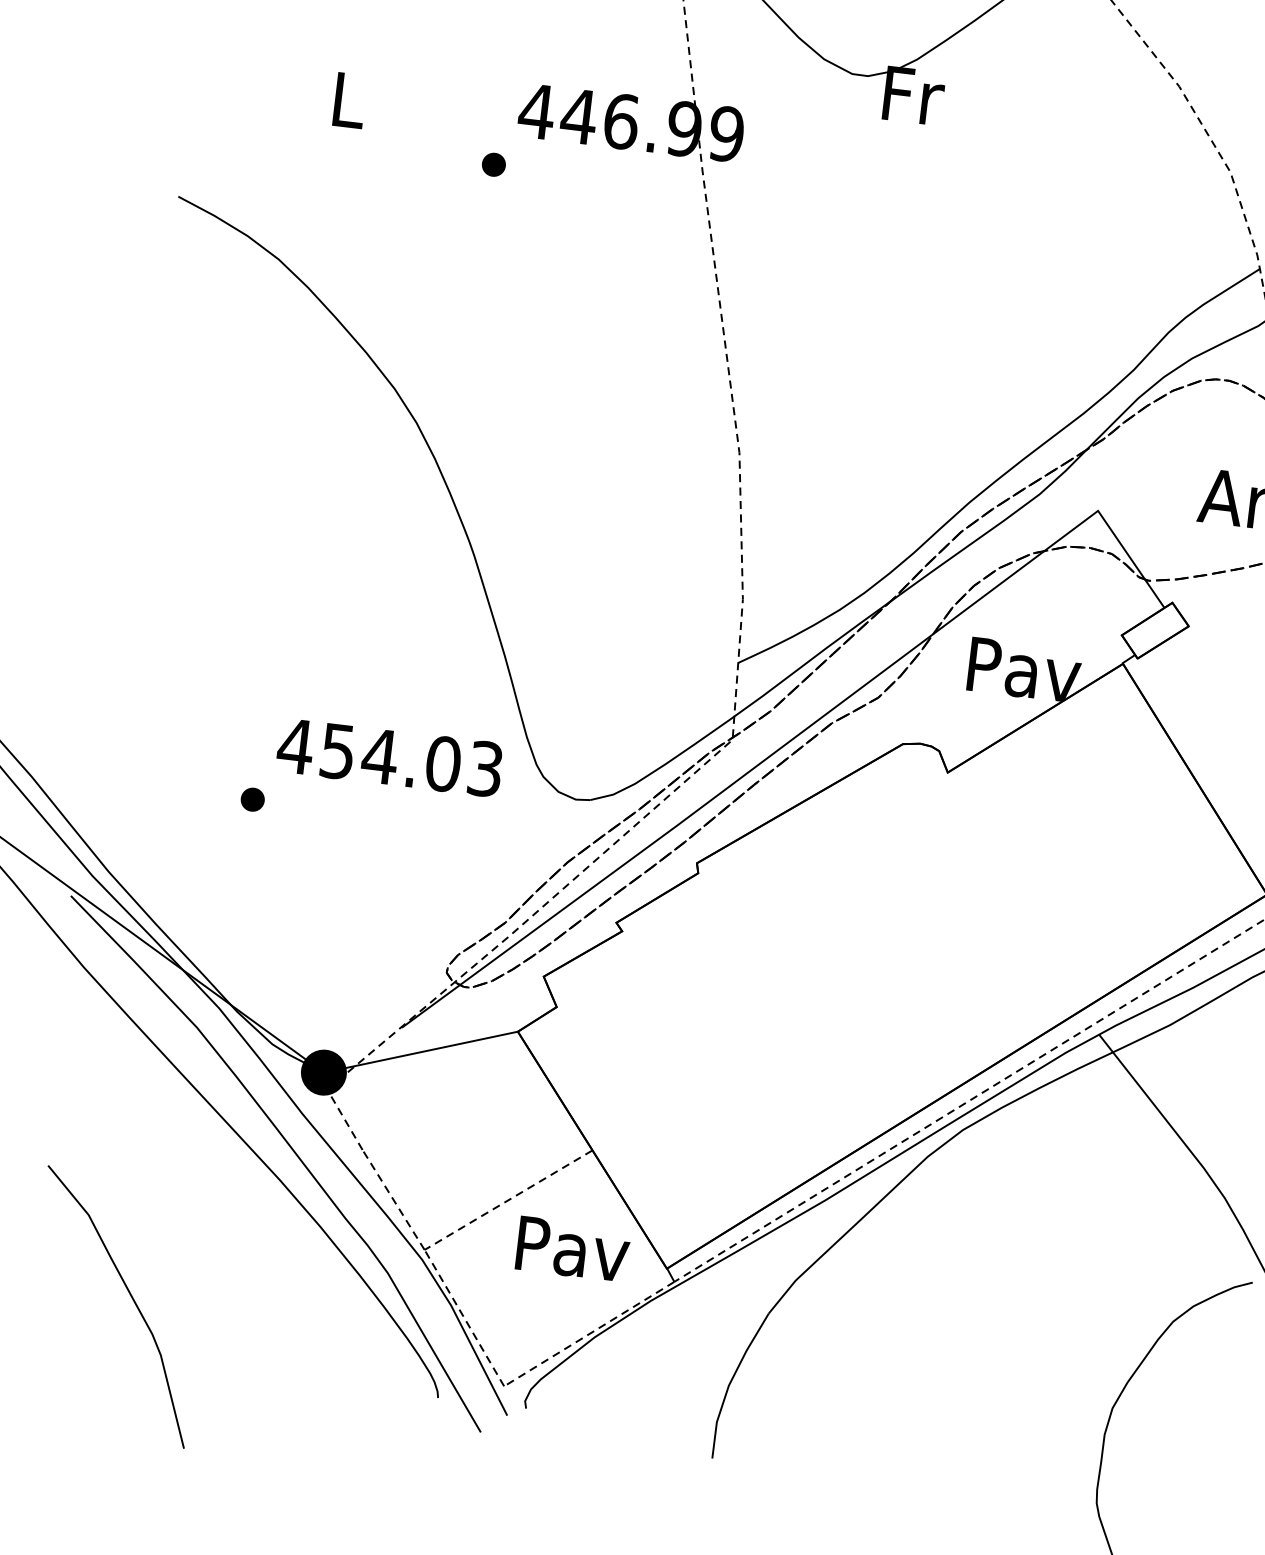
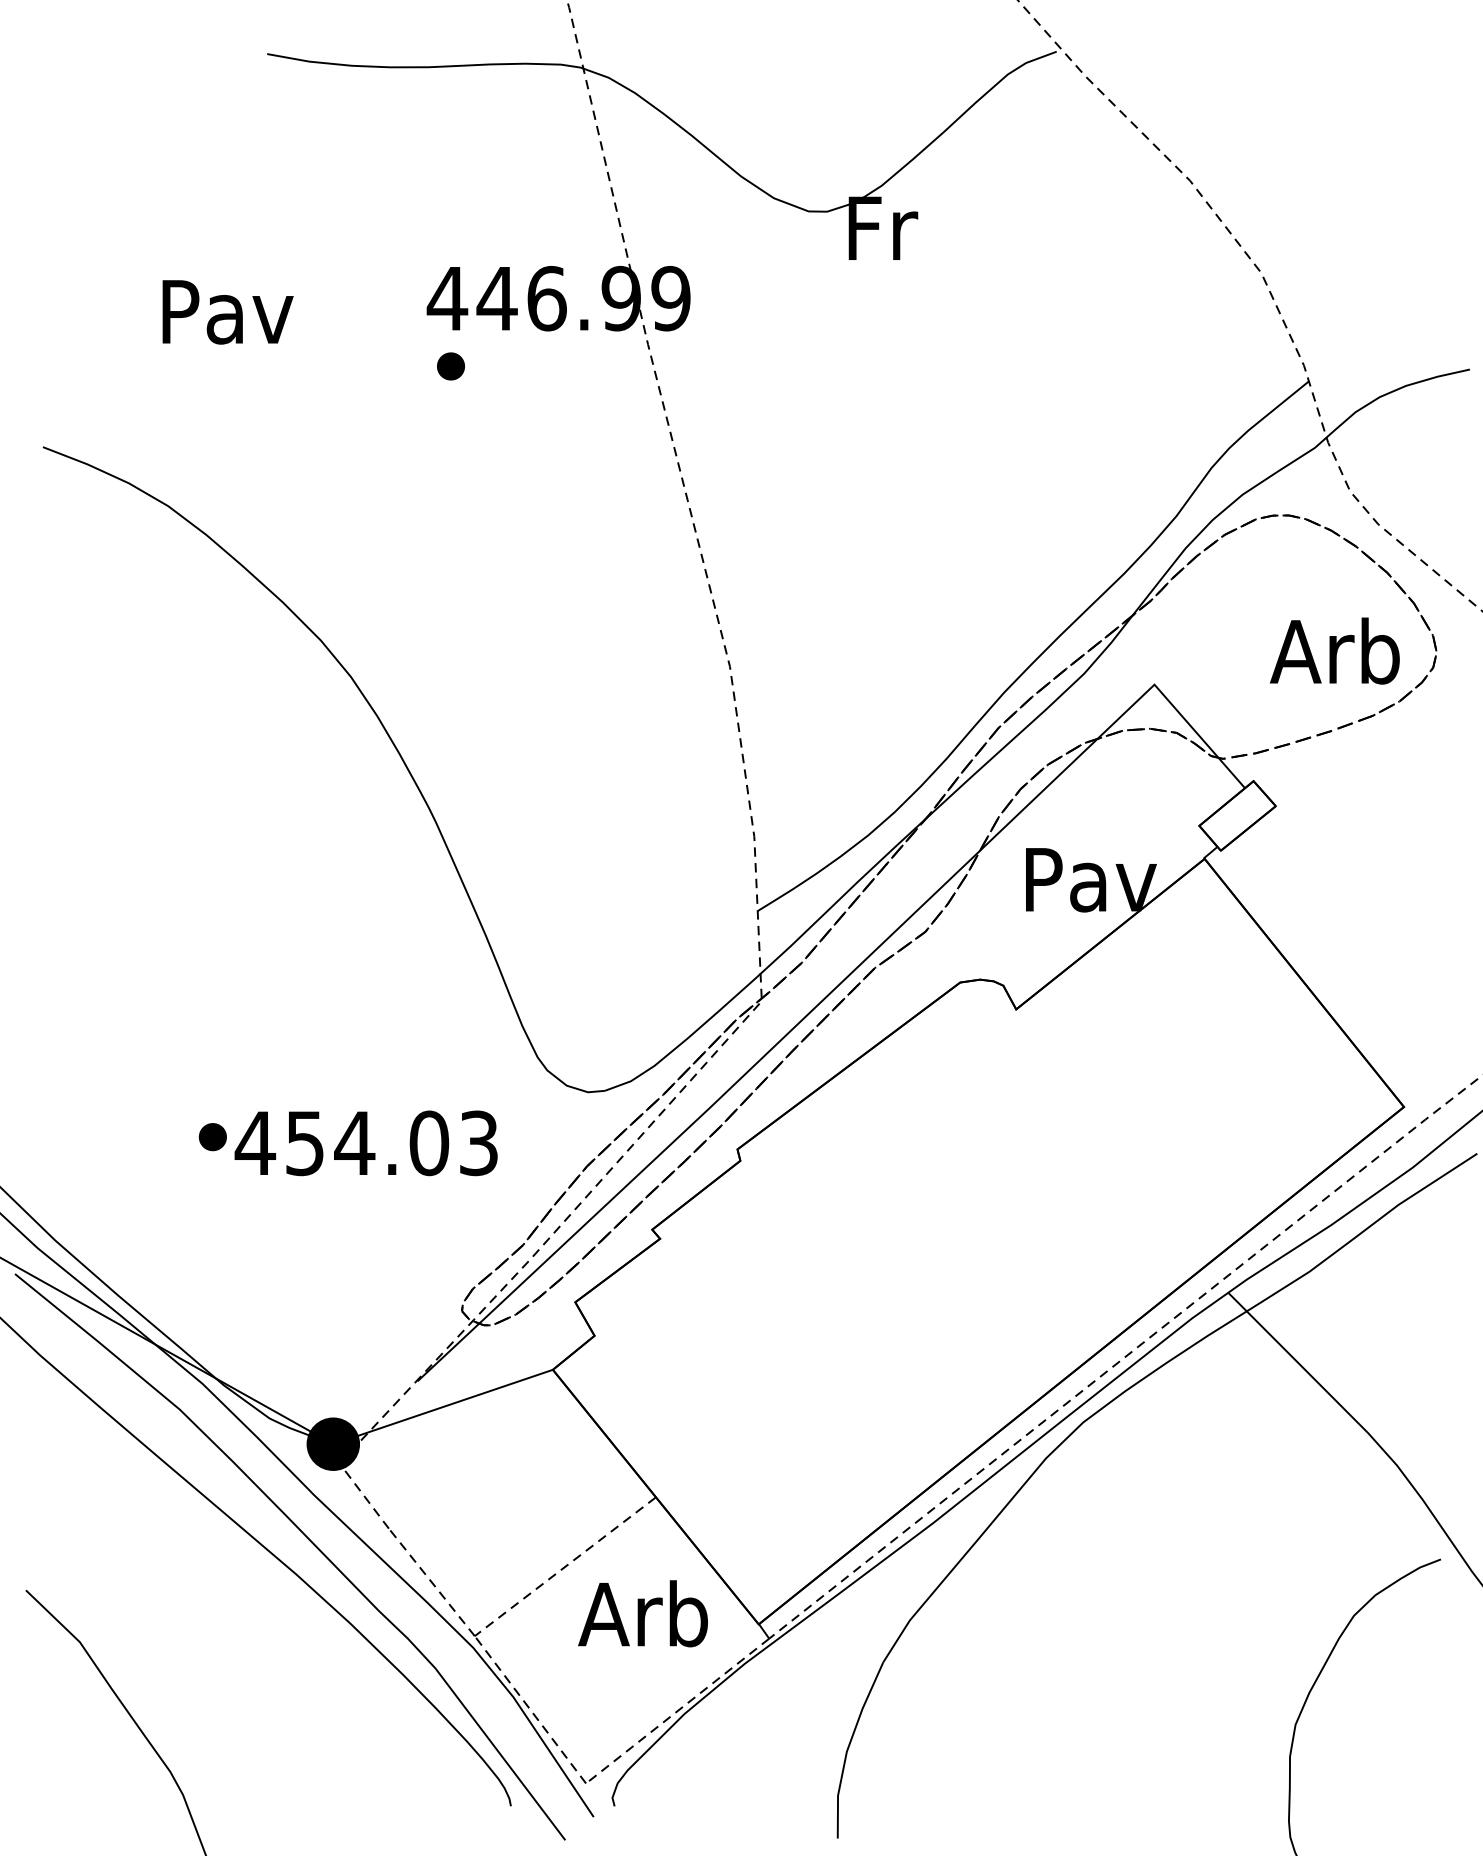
text: (348, 101) -> (227, 312), L -> Pav
part: (493, 164) -> (450, 366), moved
text: (389, 757) -> (365, 1143), moved
text: (571, 1247) -> (645, 1613), Pav -> Arb

